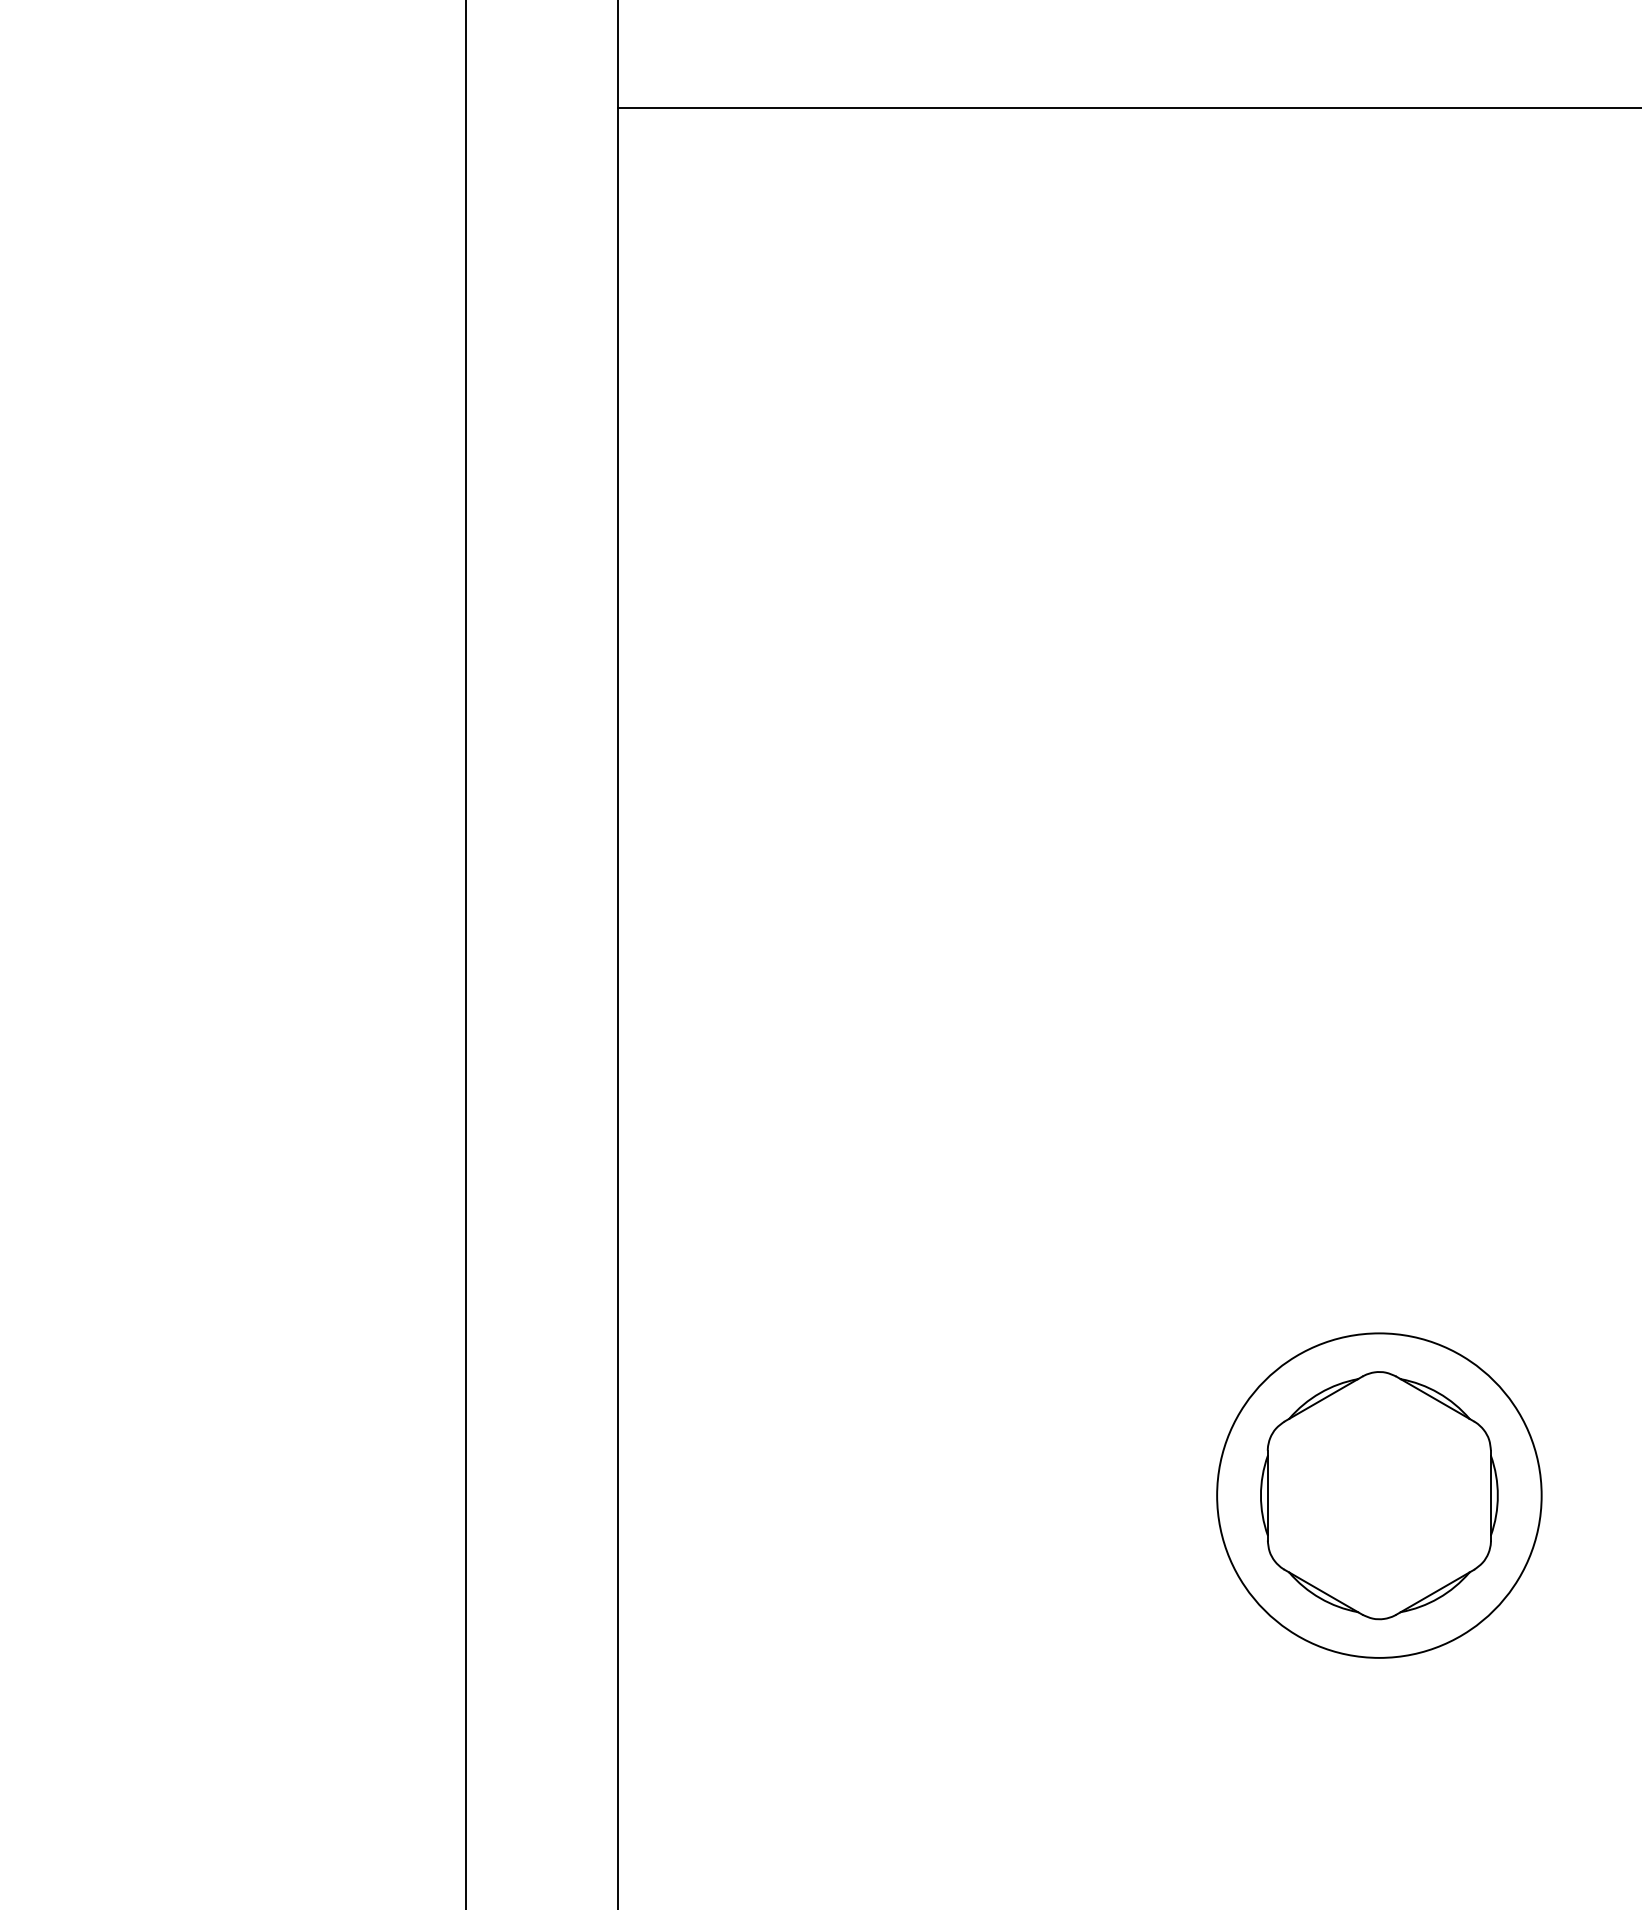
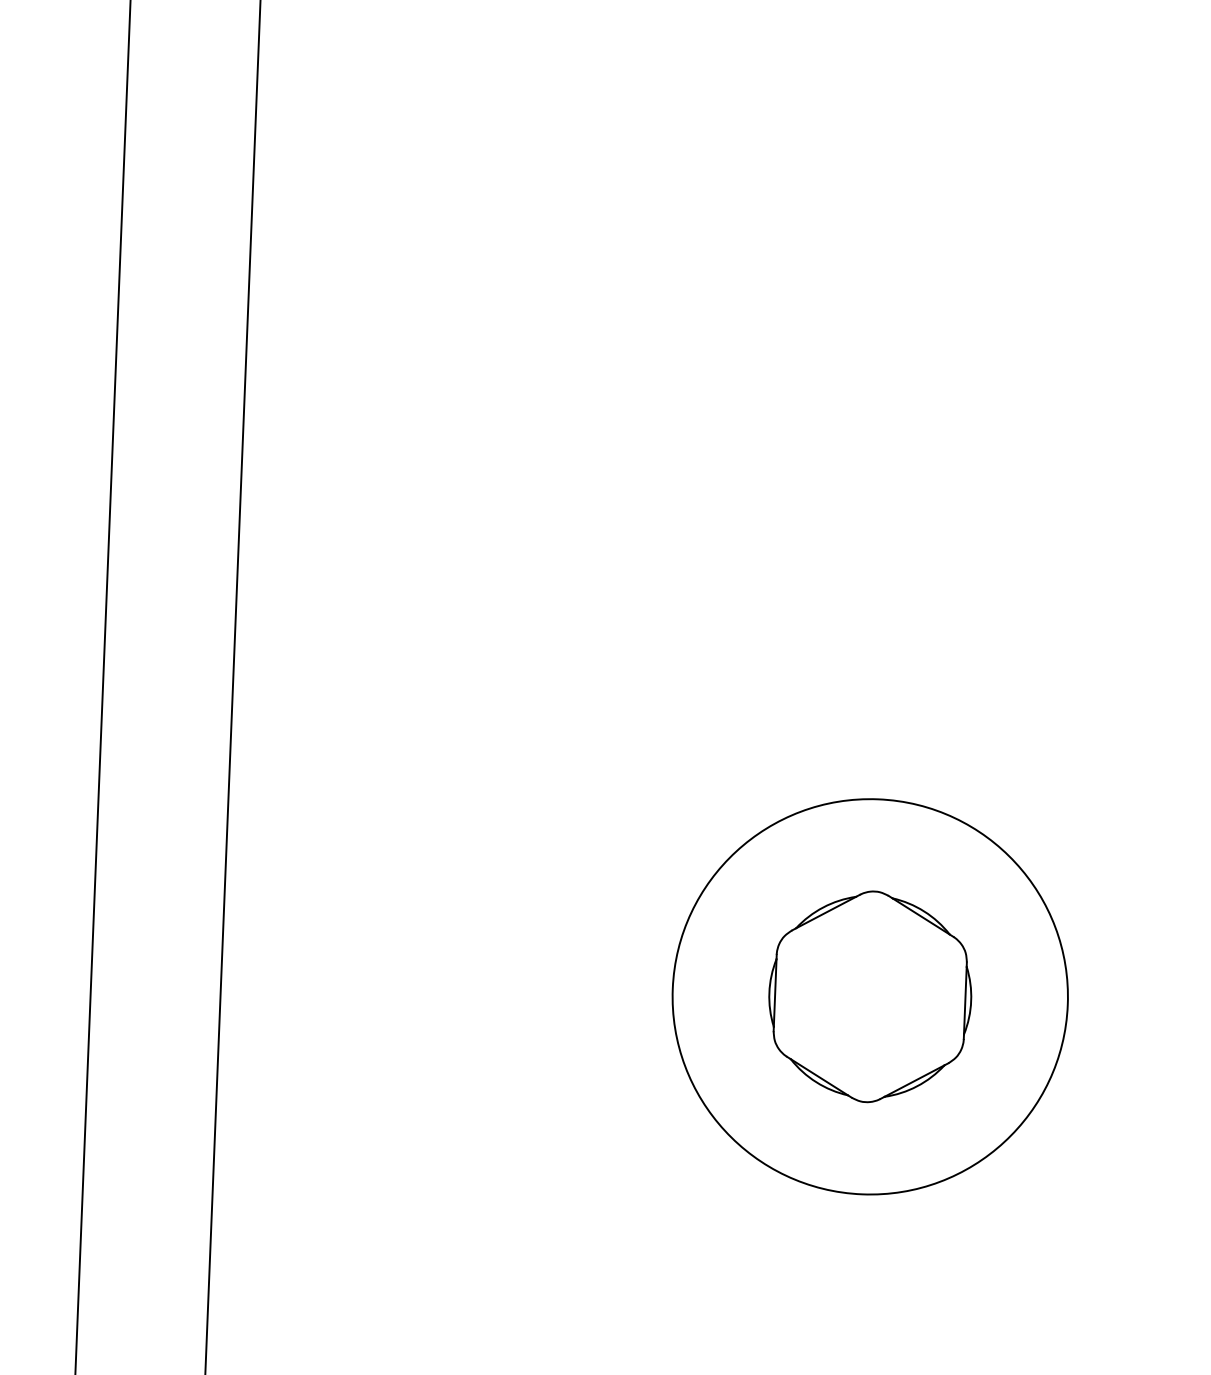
circle: (1379, 1495) -> (870, 996), size x1.43

